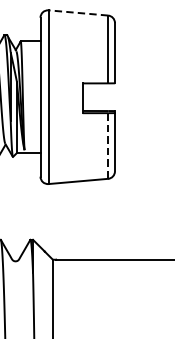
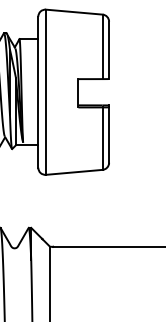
line: (77, 13) -> (73, 12), dashed -> solid
line: (108, 146) -> (102, 139), dashed -> solid

